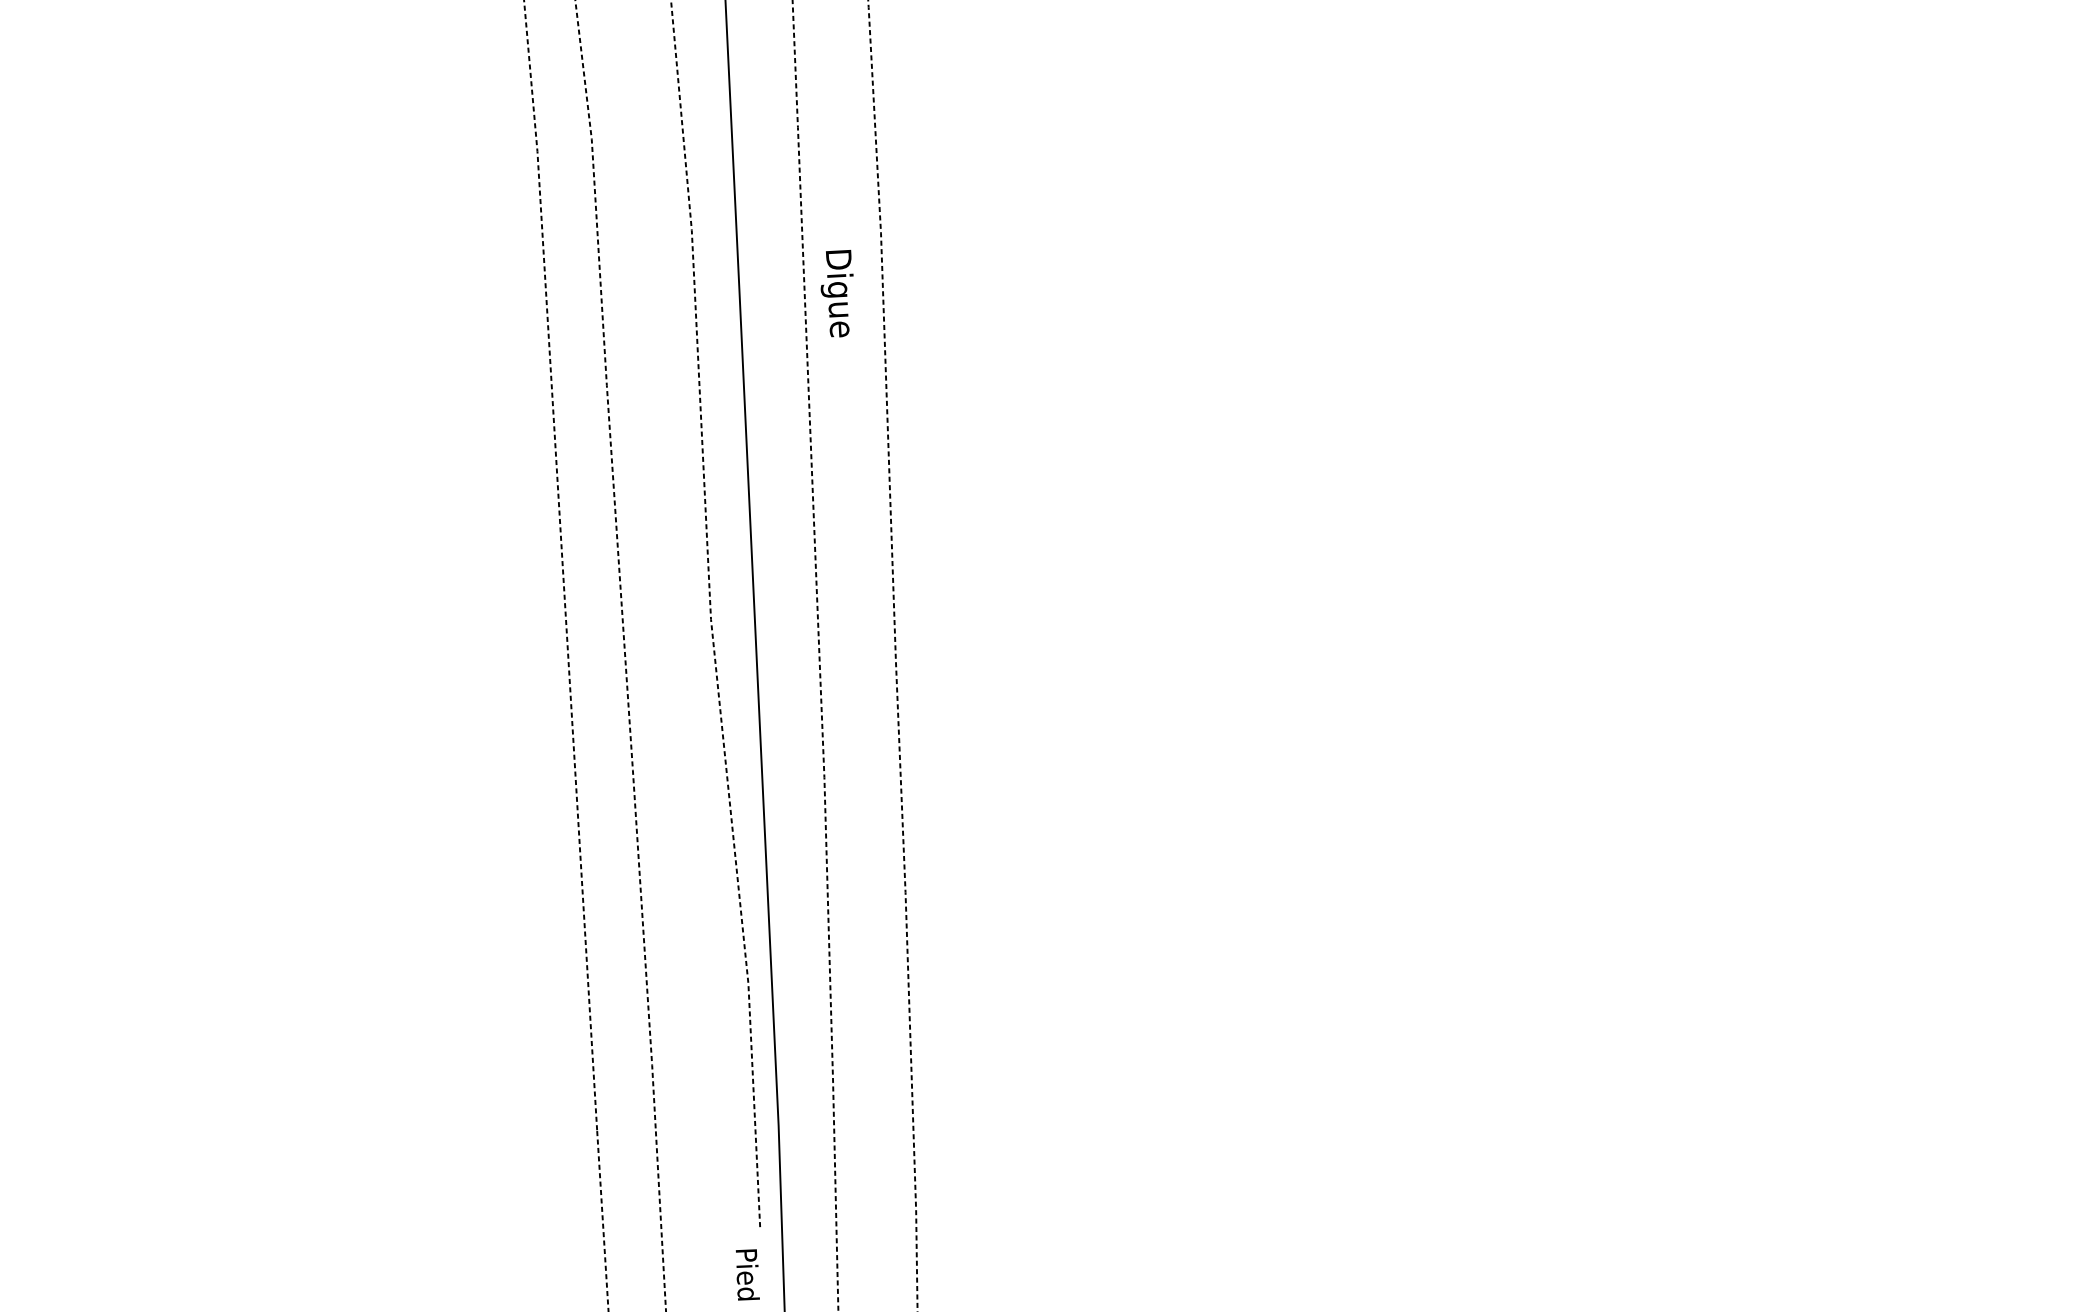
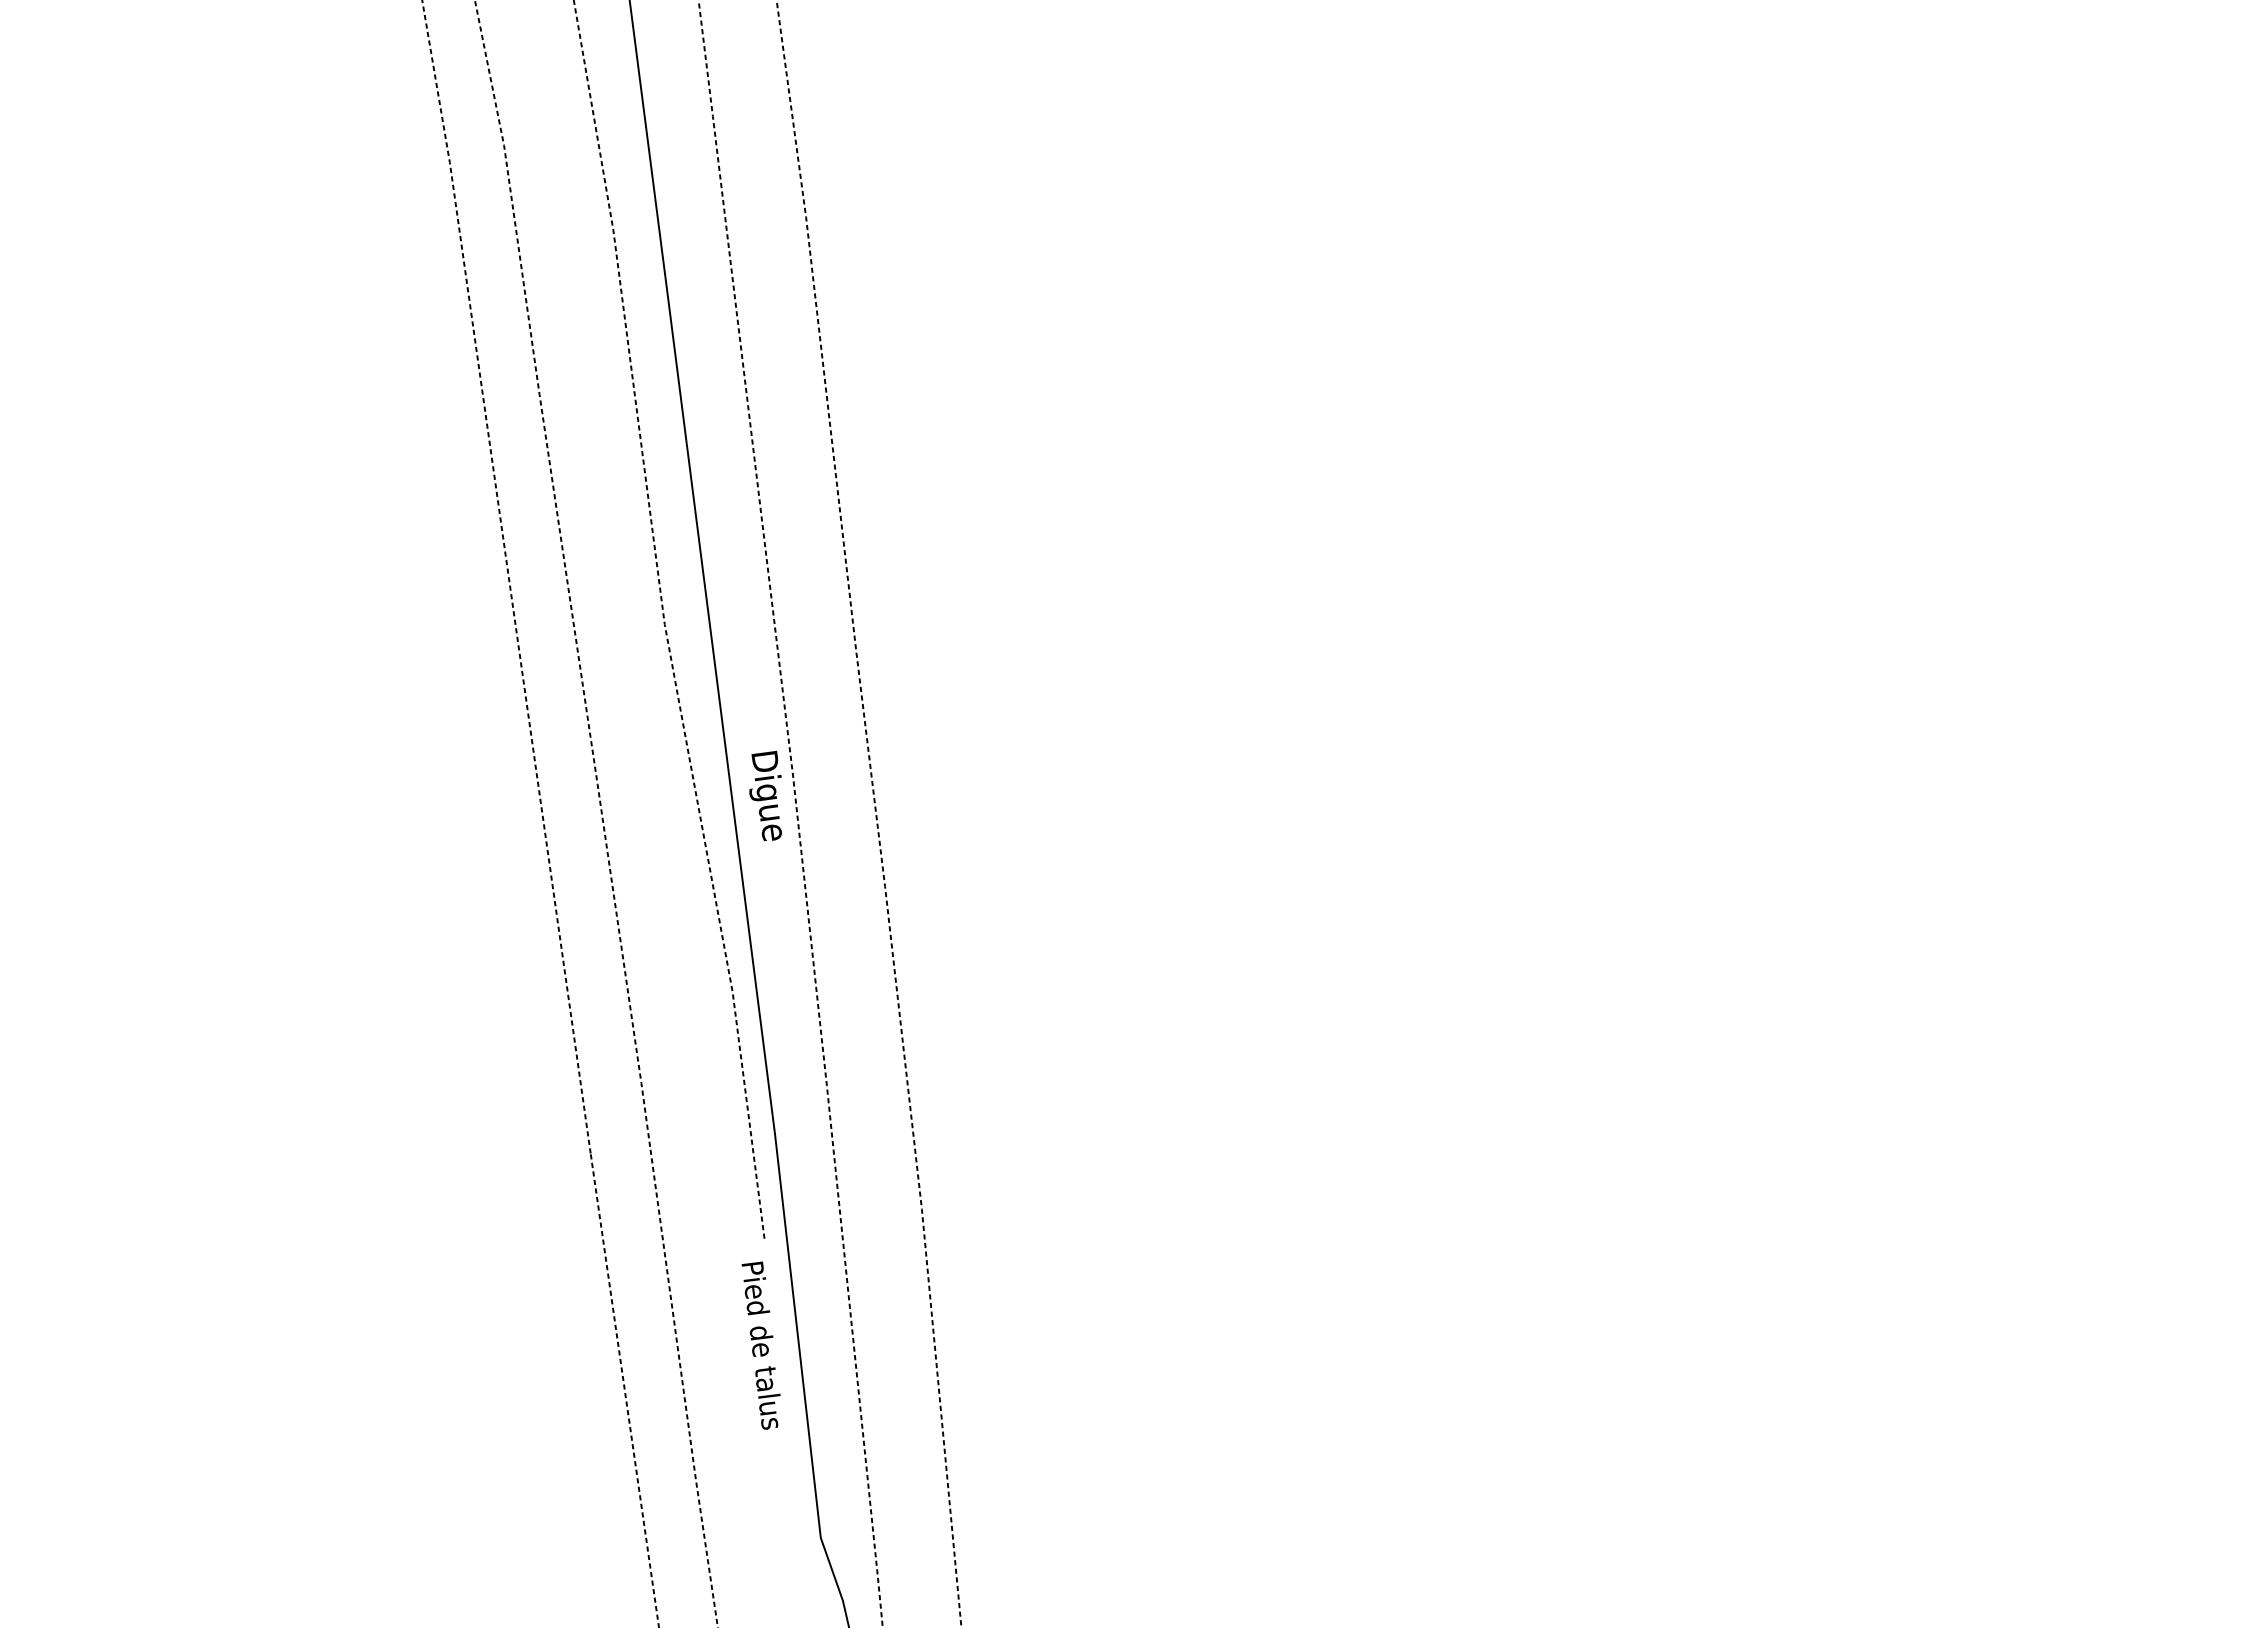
text: (836, 292) -> (765, 795), moved

